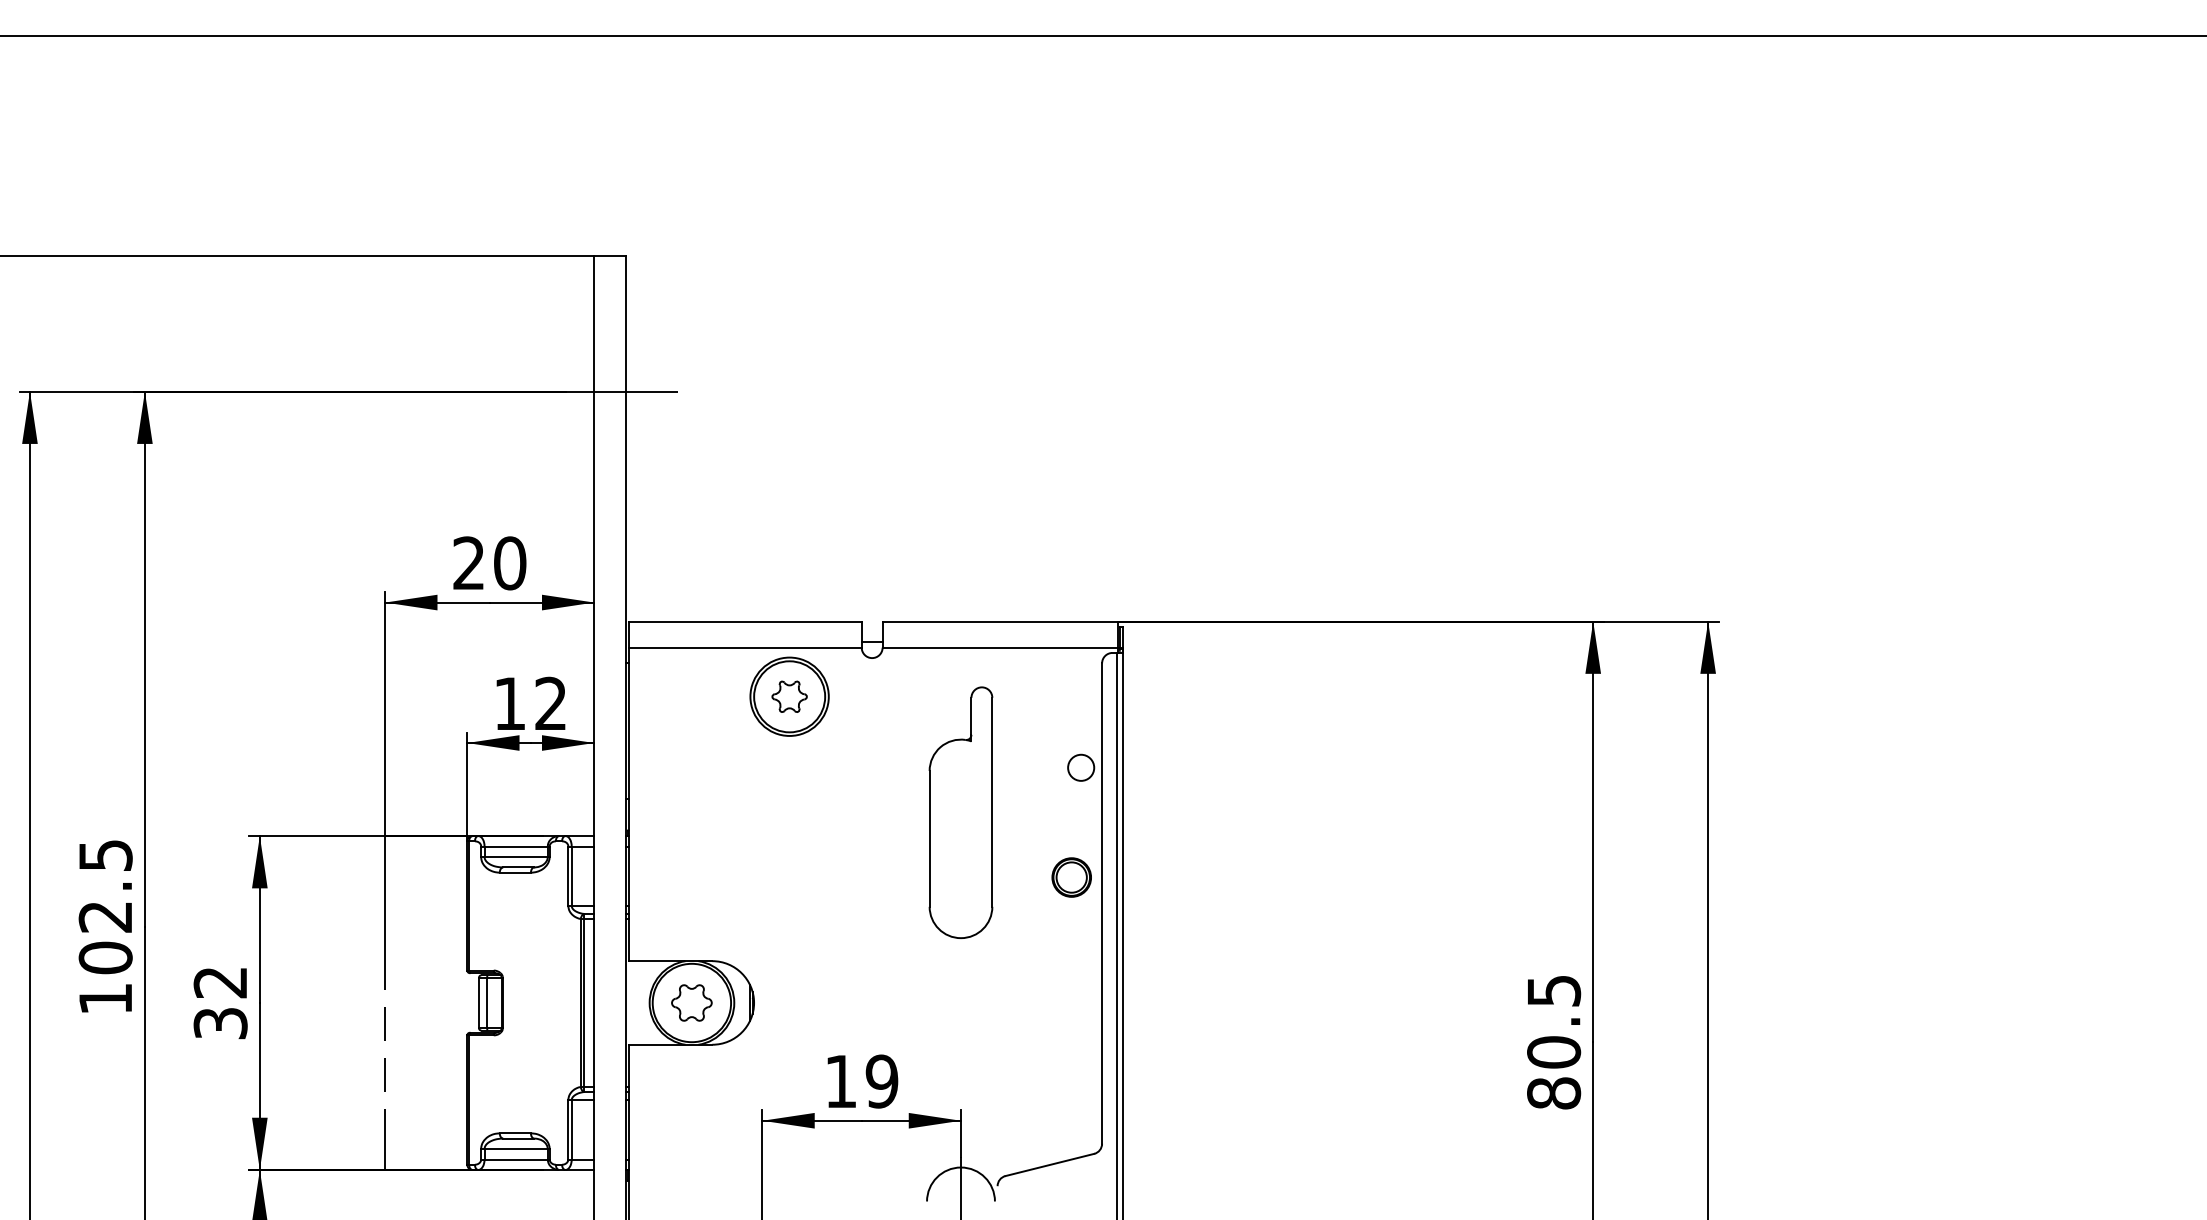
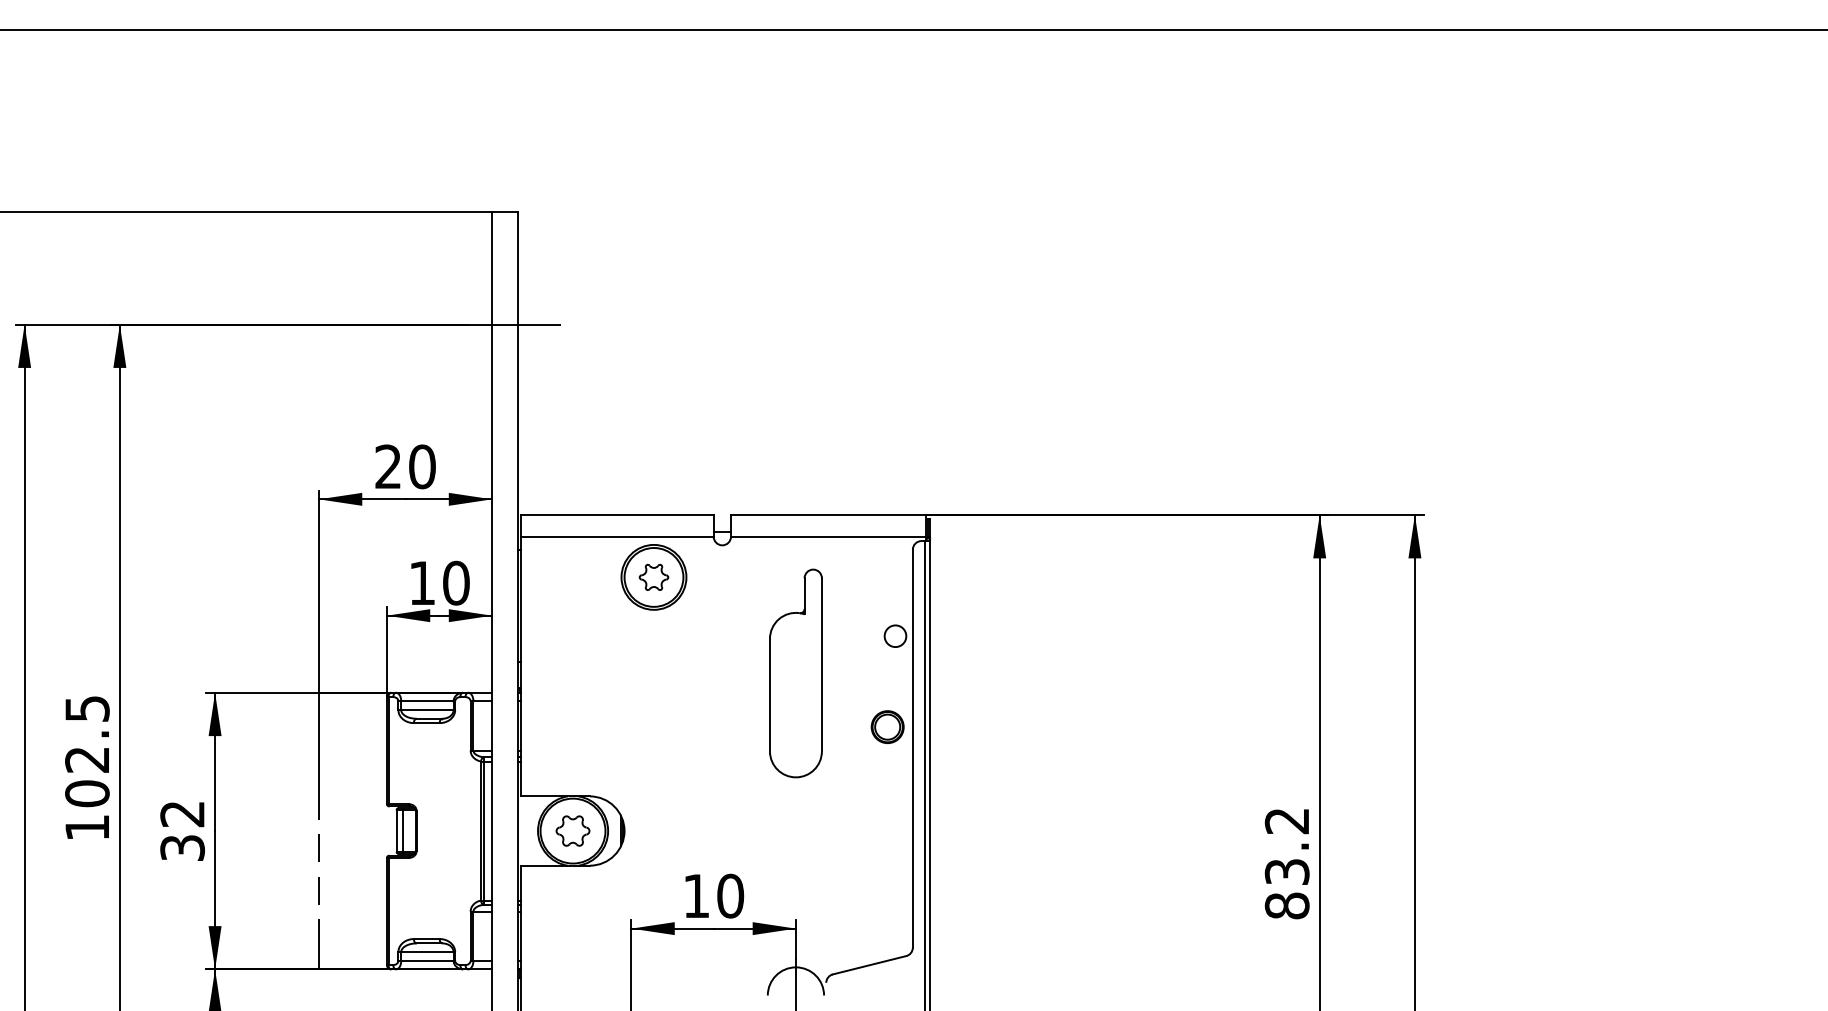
text: (551, 702) -> (456, 582), 12 -> 10
text: (1553, 1021) -> (1286, 846), 80.5 -> 83.2
text: (881, 1080) -> (730, 895), 19 -> 10

